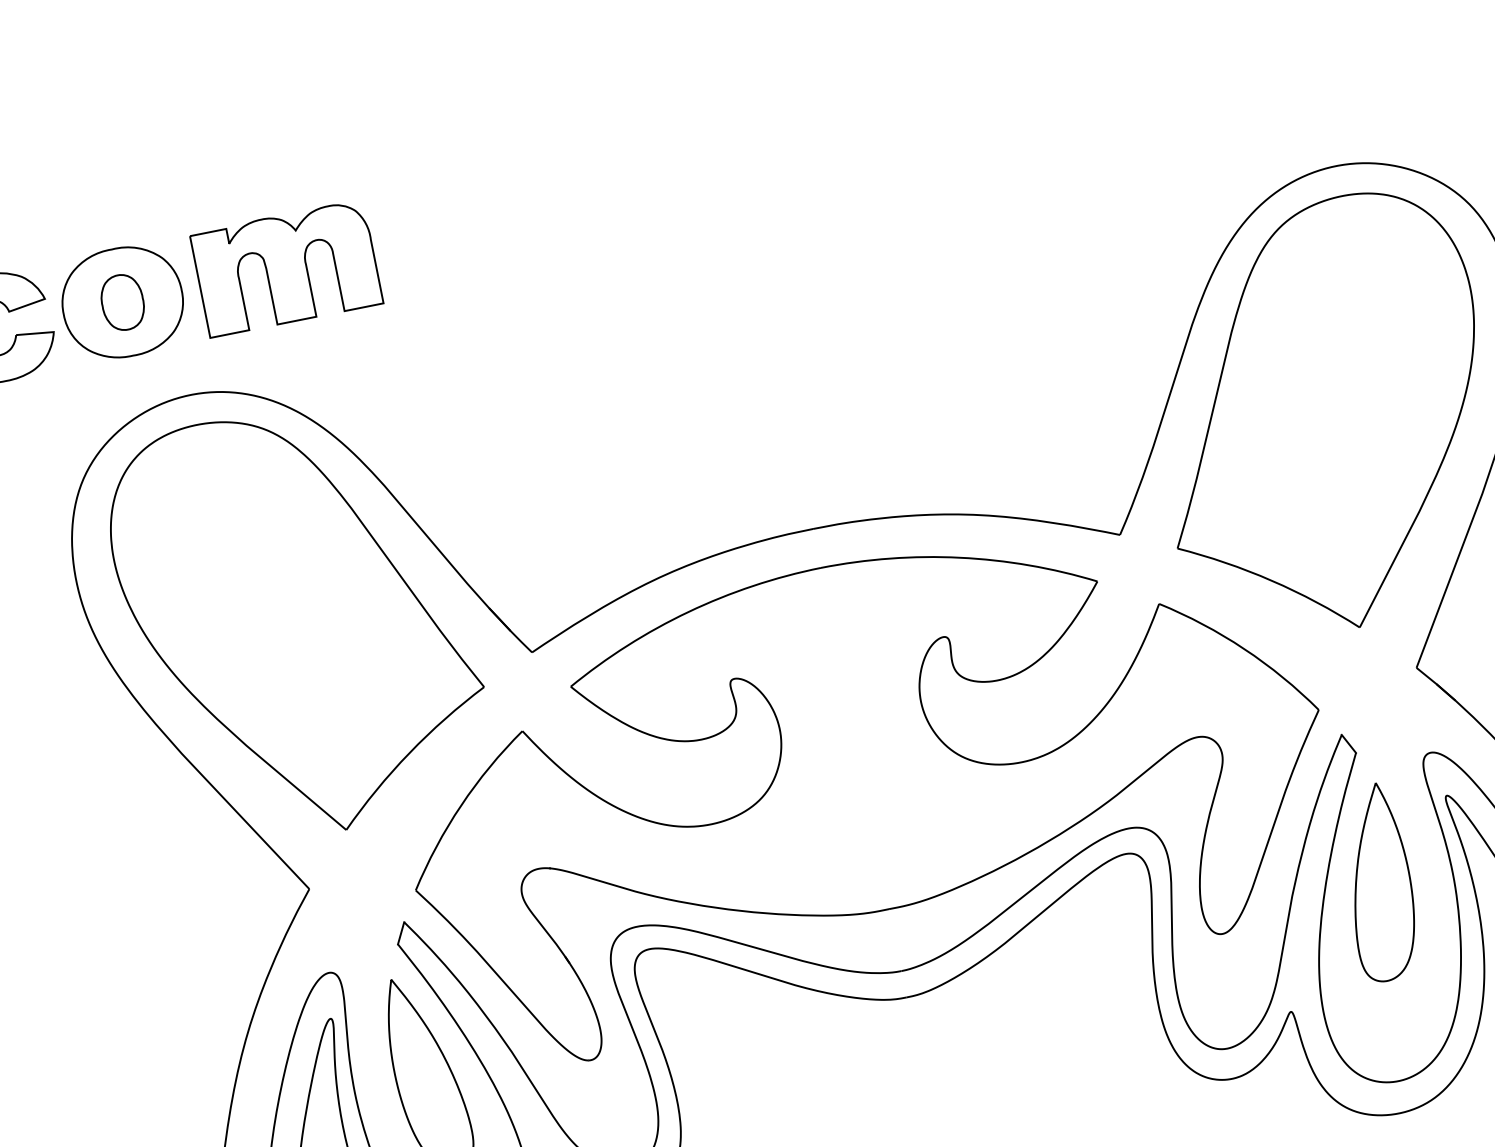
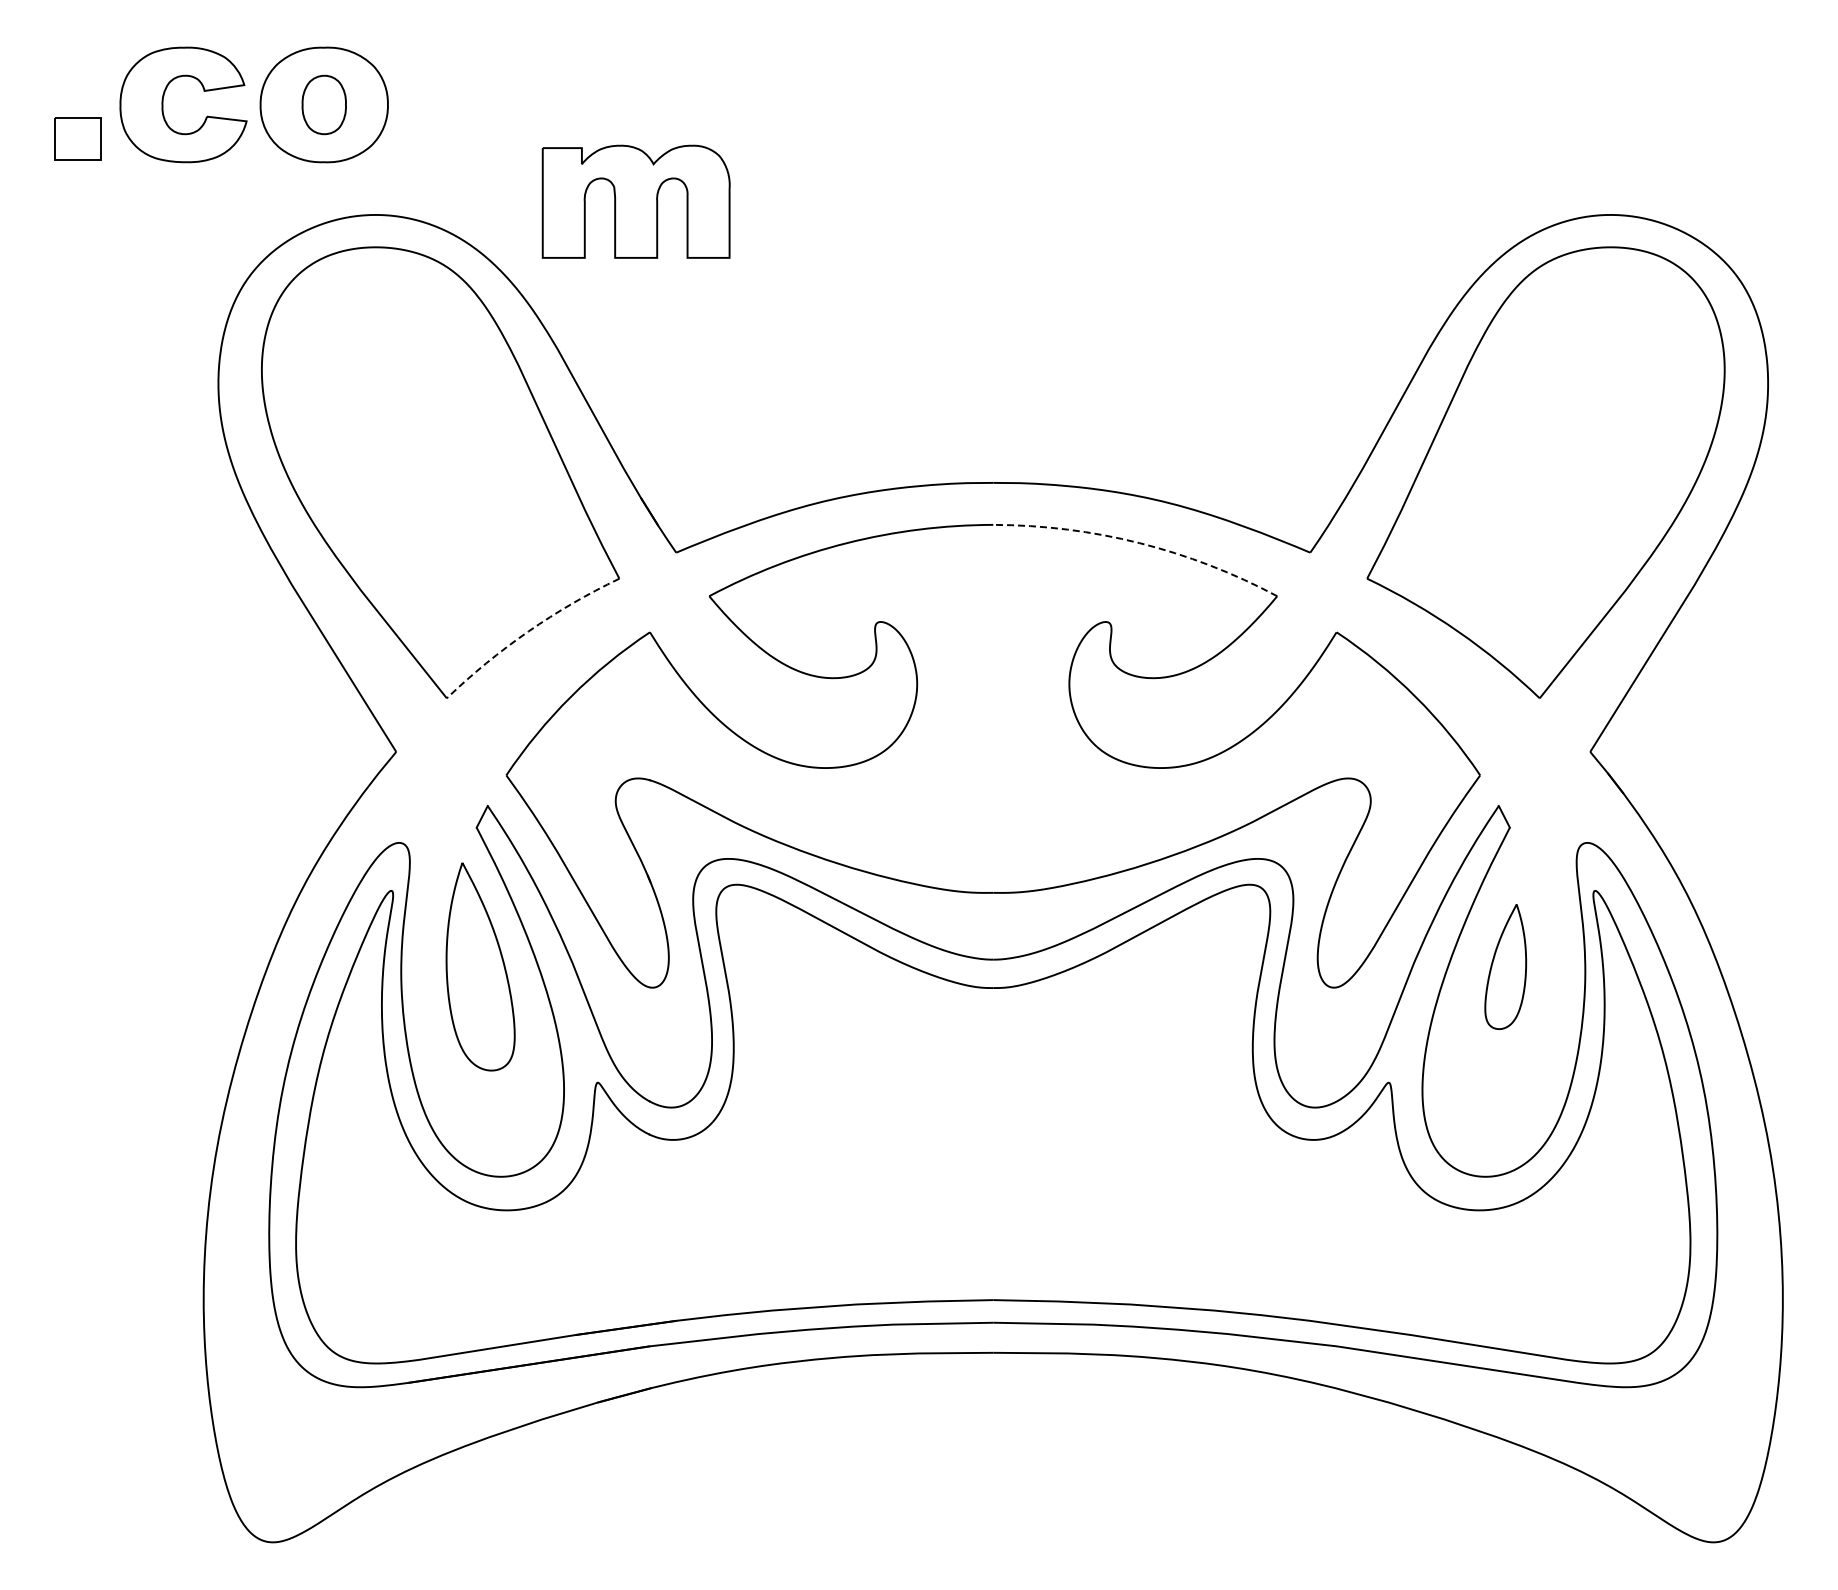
part: (285, 268) -> (635, 201), moved
arc: (959, 558) -> (1139, 543), solid -> dashed
arc: (409, 752) -> (528, 631), solid -> dashed
part: (1377, 882) -> (1505, 966), size x0.6

